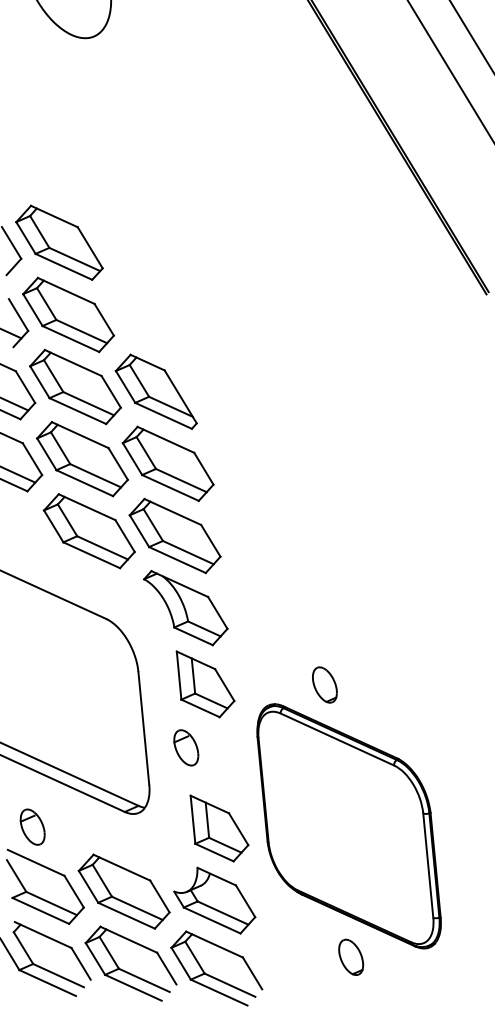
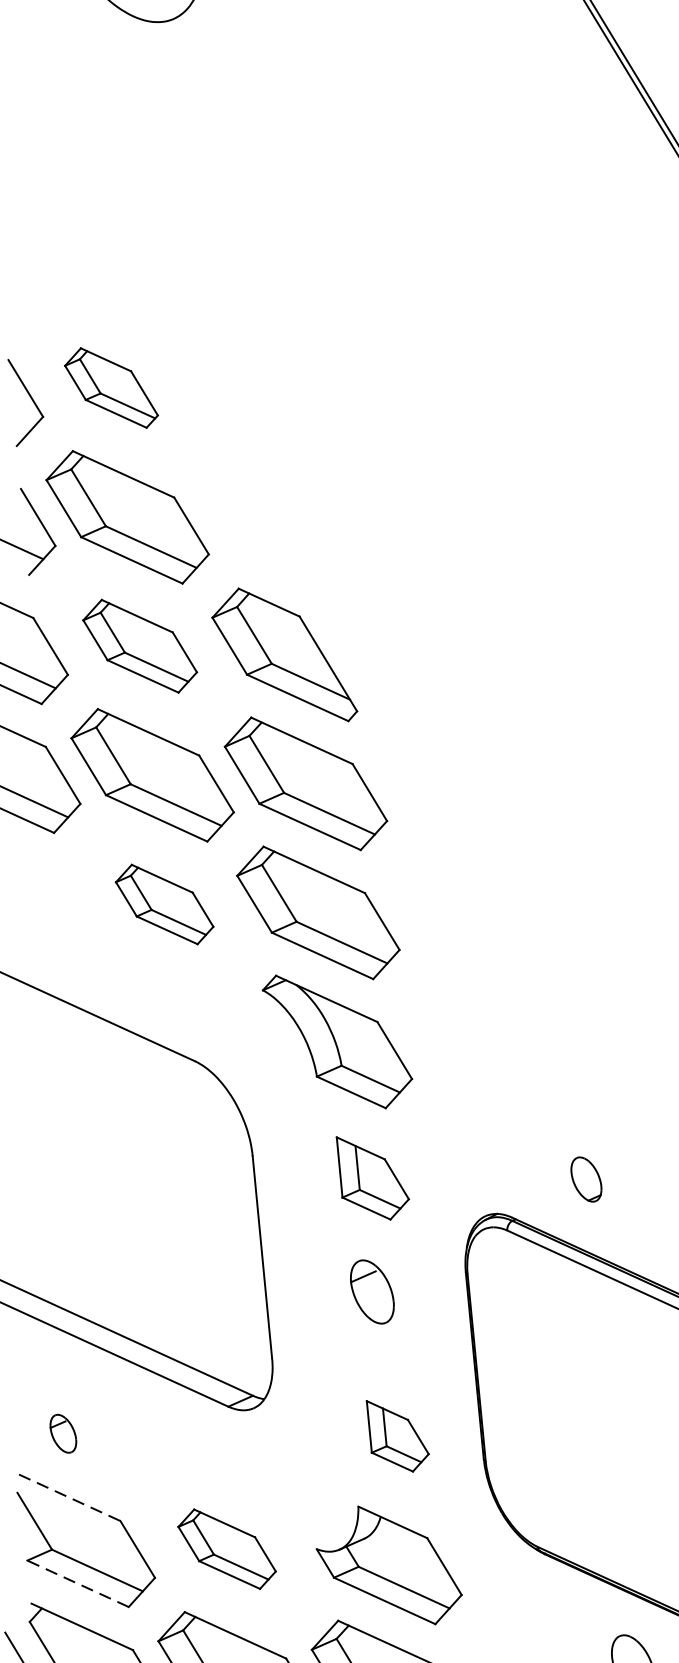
part: (59, 242) -> (111, 387), size x0.6
part: (75, 386) -> (140, 645), size x0.7
part: (88, 531) -> (163, 904), size x0.6
part: (205, 684) -> (372, 1178), size x0.7
part: (324, 684) -> (585, 1178), size x0.7
part: (186, 747) -> (372, 1291), moved
part: (32, 826) -> (63, 1432), size x0.6
part: (219, 828) -> (397, 1436), size x0.6
line: (36, 863) -> (70, 1498), solid -> dashed
part: (123, 891) -> (225, 1549), size x0.6
line: (40, 910) -> (77, 1583), solid -> dashed

